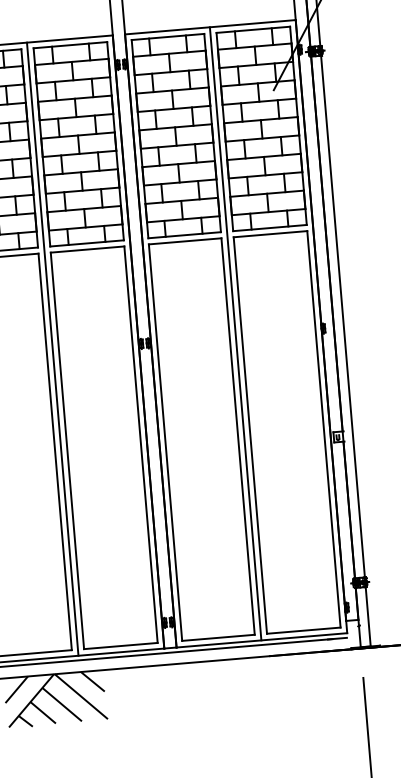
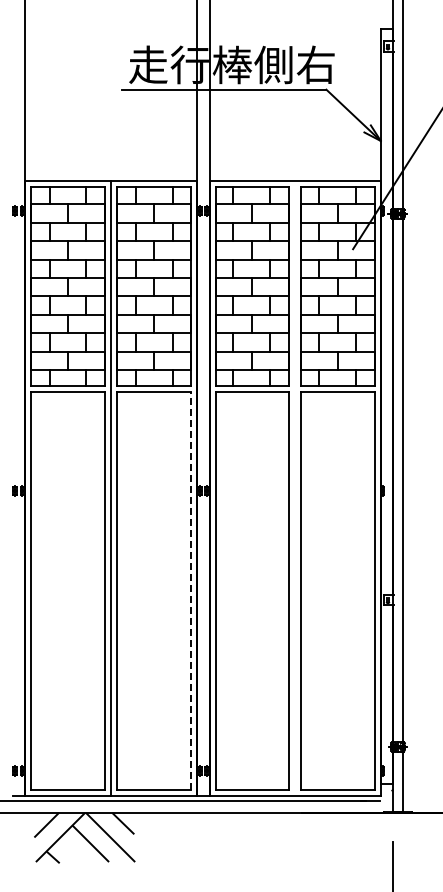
line: (235, 333) -> (294, 488), removed
line: (141, 444) -> (191, 591), solid -> dashed
line: (42, 713) -> (70, 850), removed

